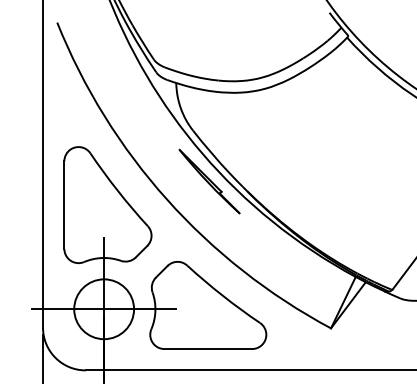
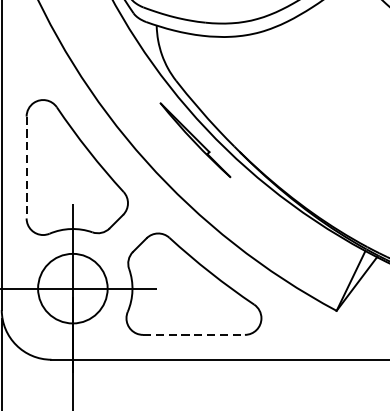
line: (64, 205) -> (26, 167), solid -> dashed
line: (208, 349) -> (194, 335), solid -> dashed

